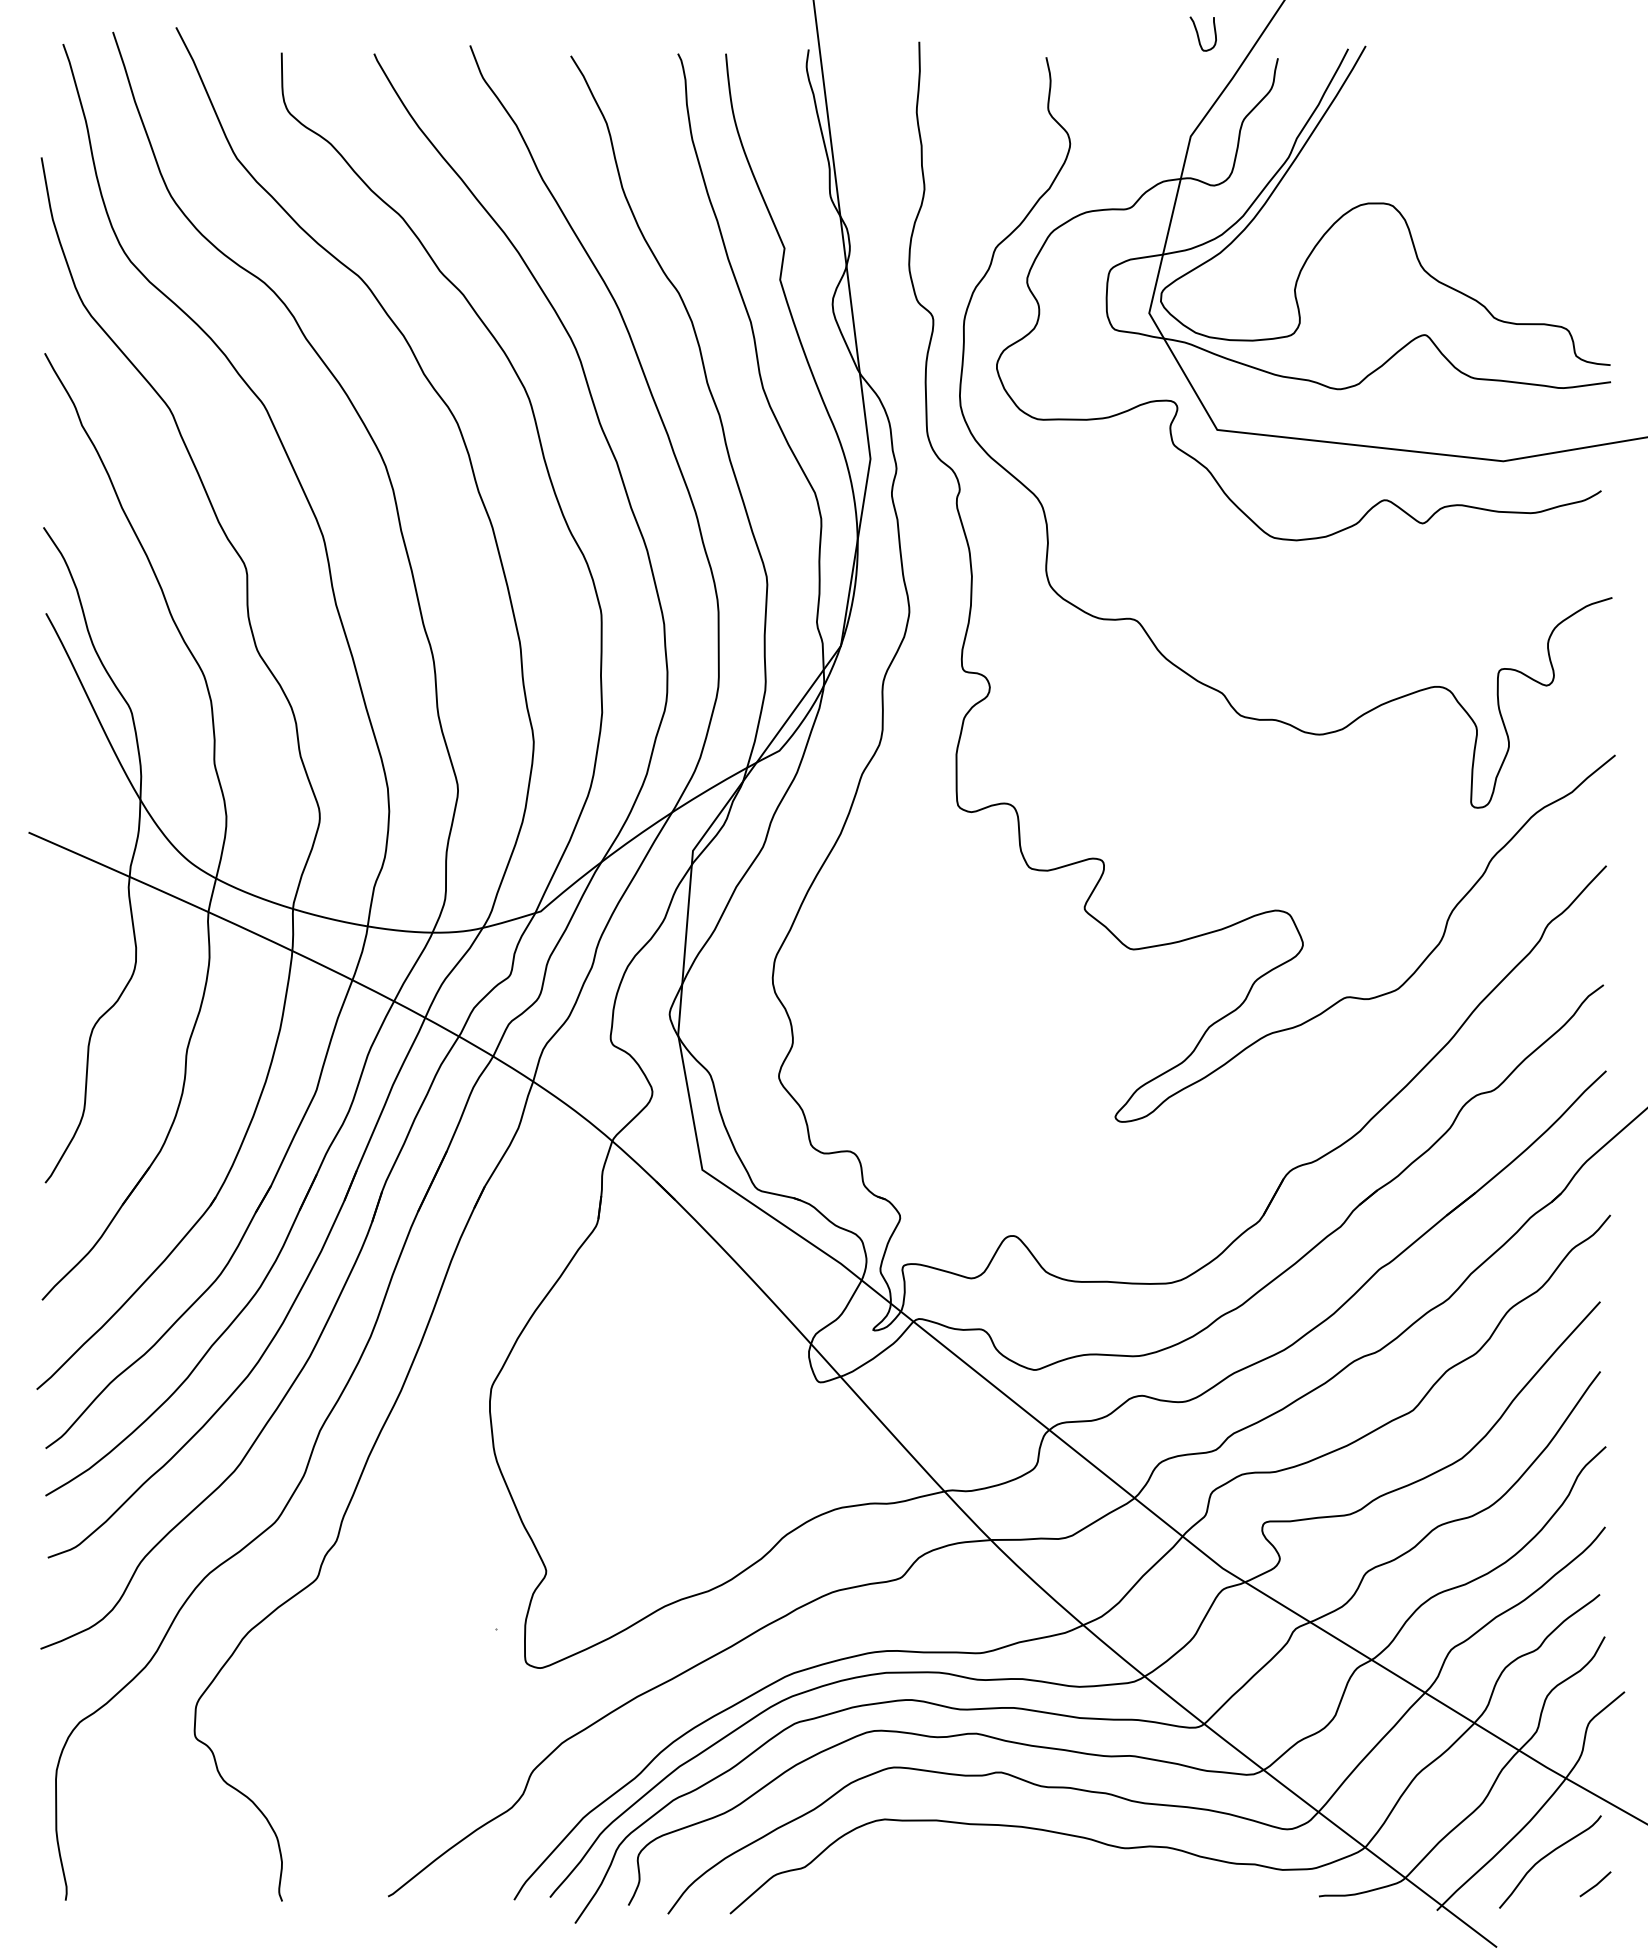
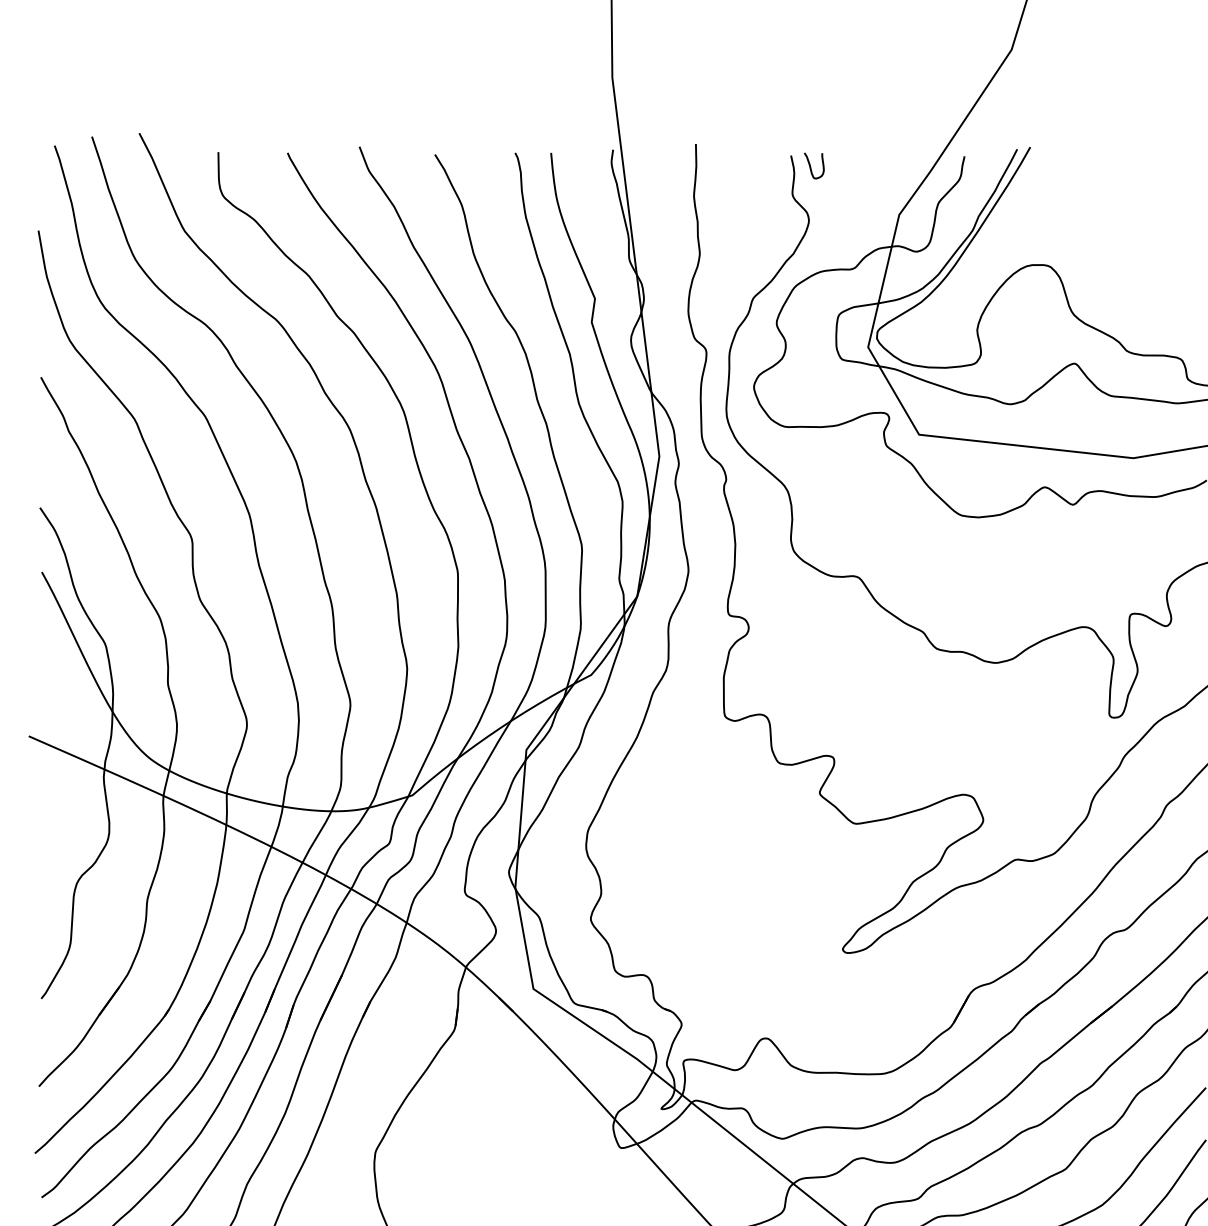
curve: (1198, 33) -> (810, 165), moved

